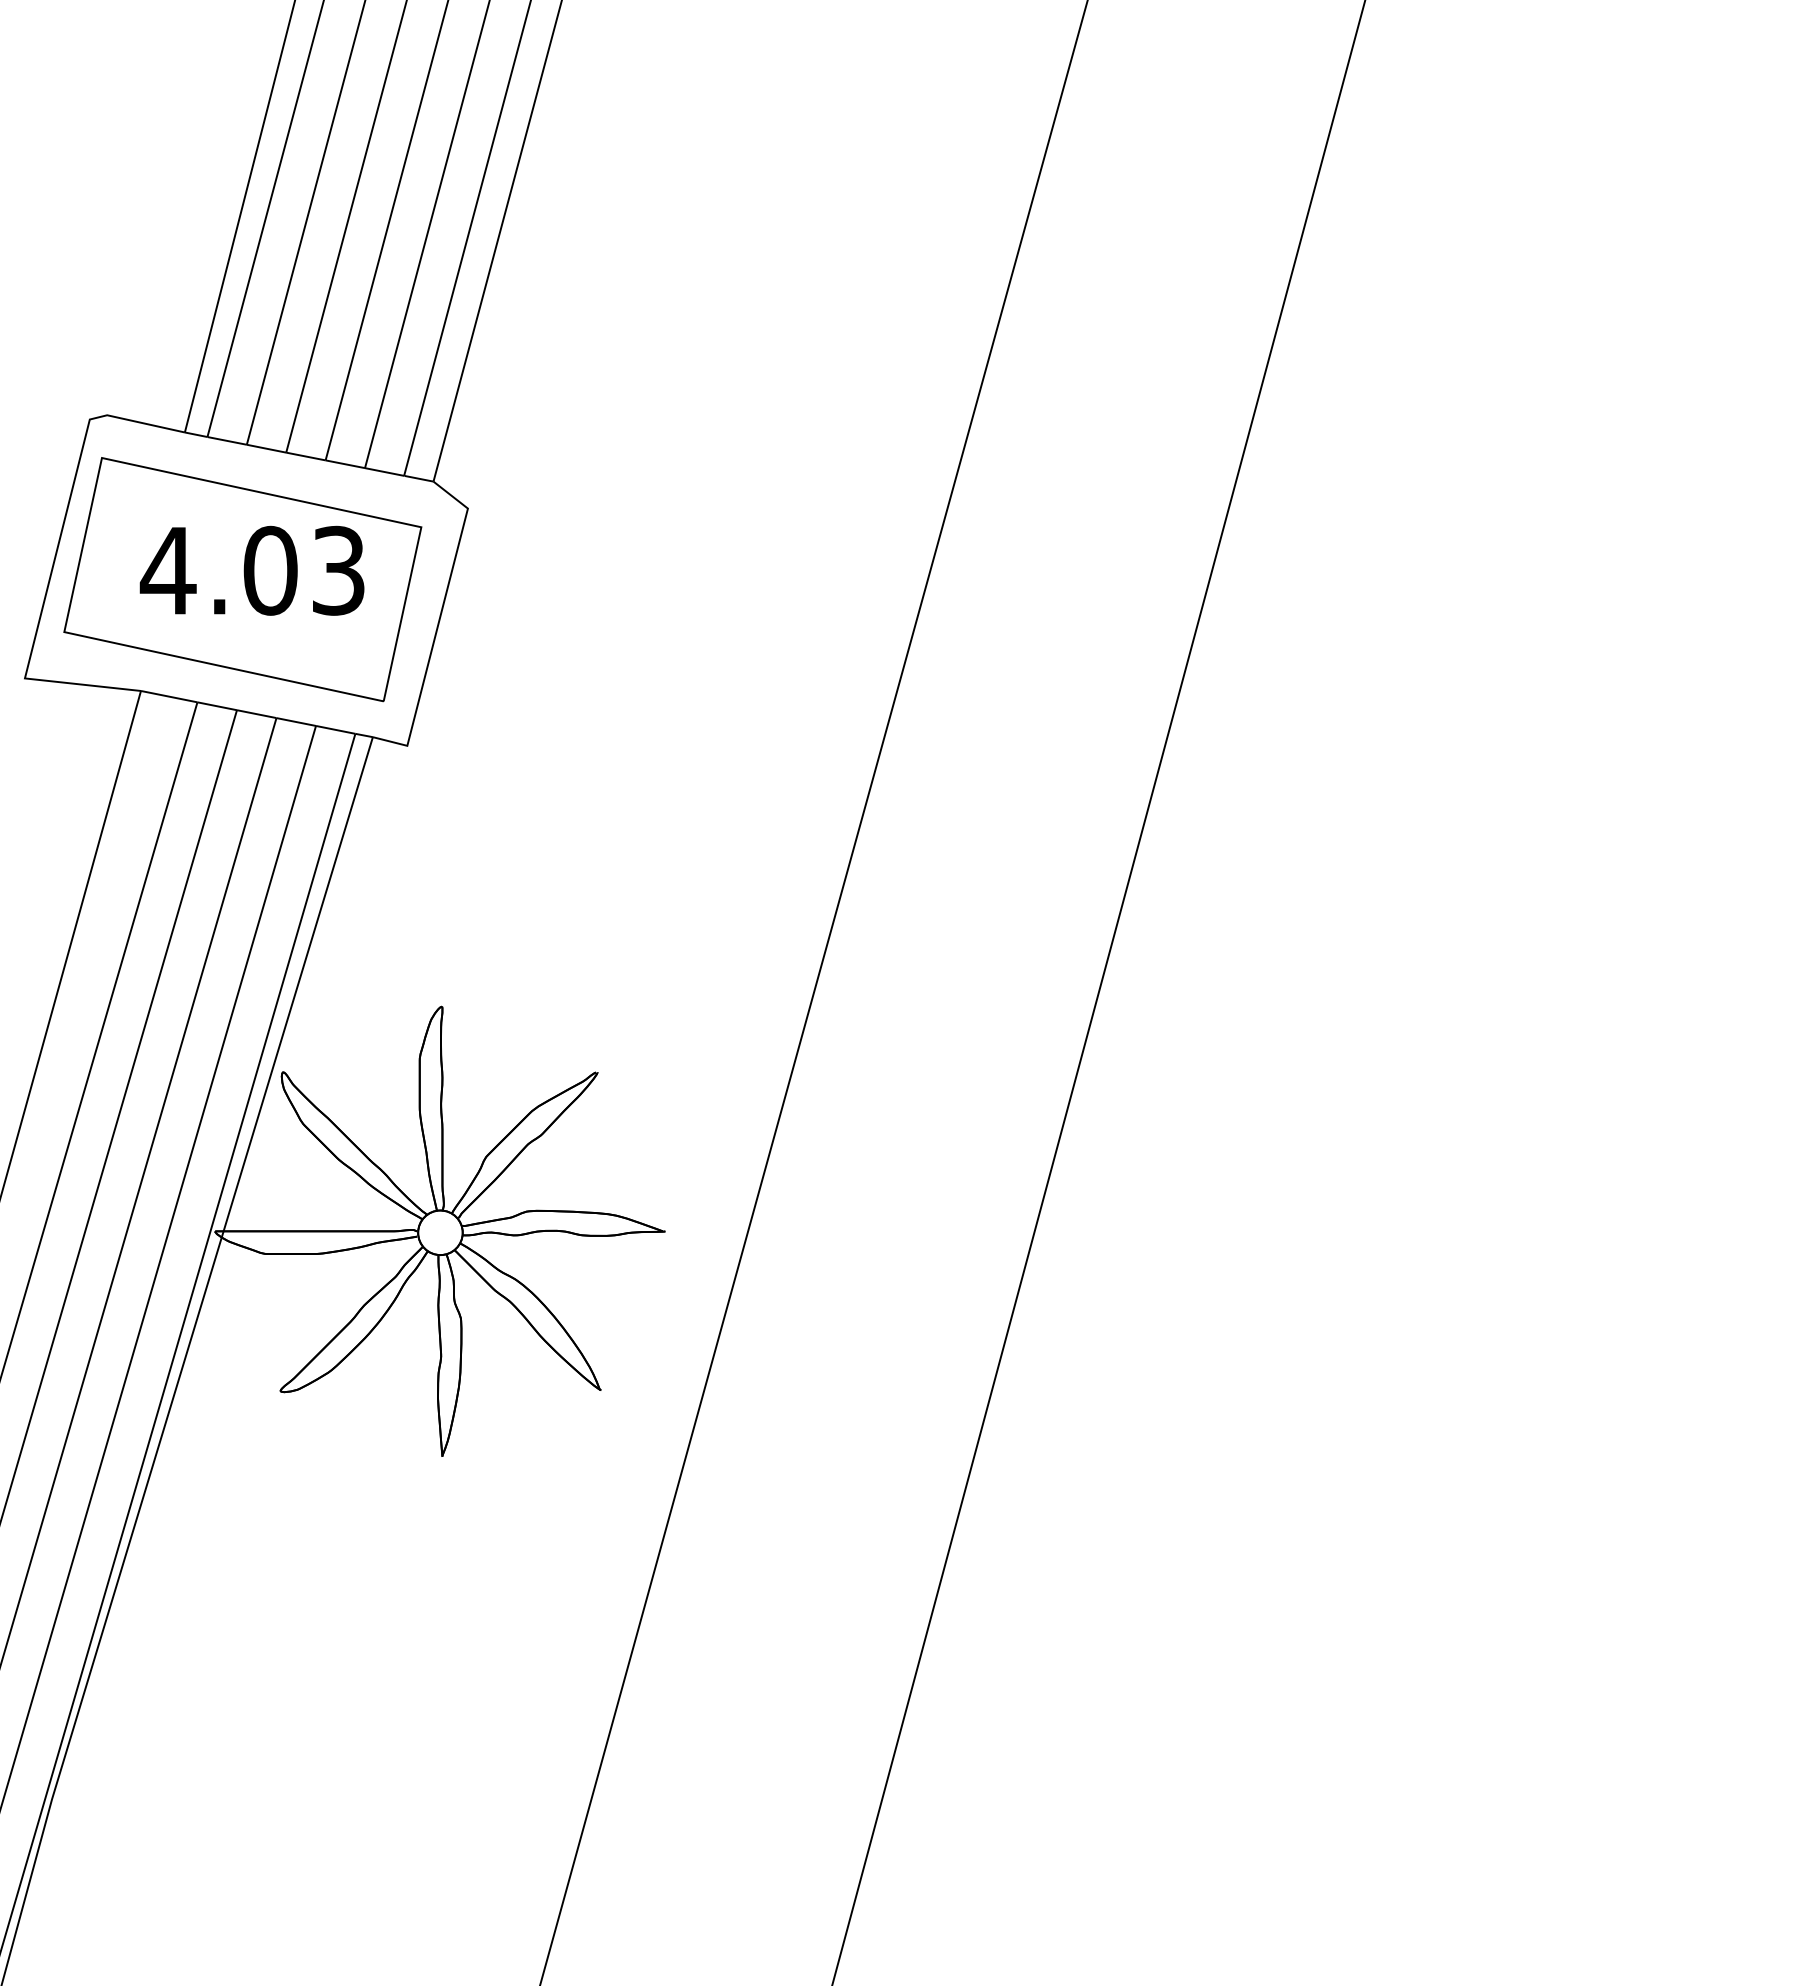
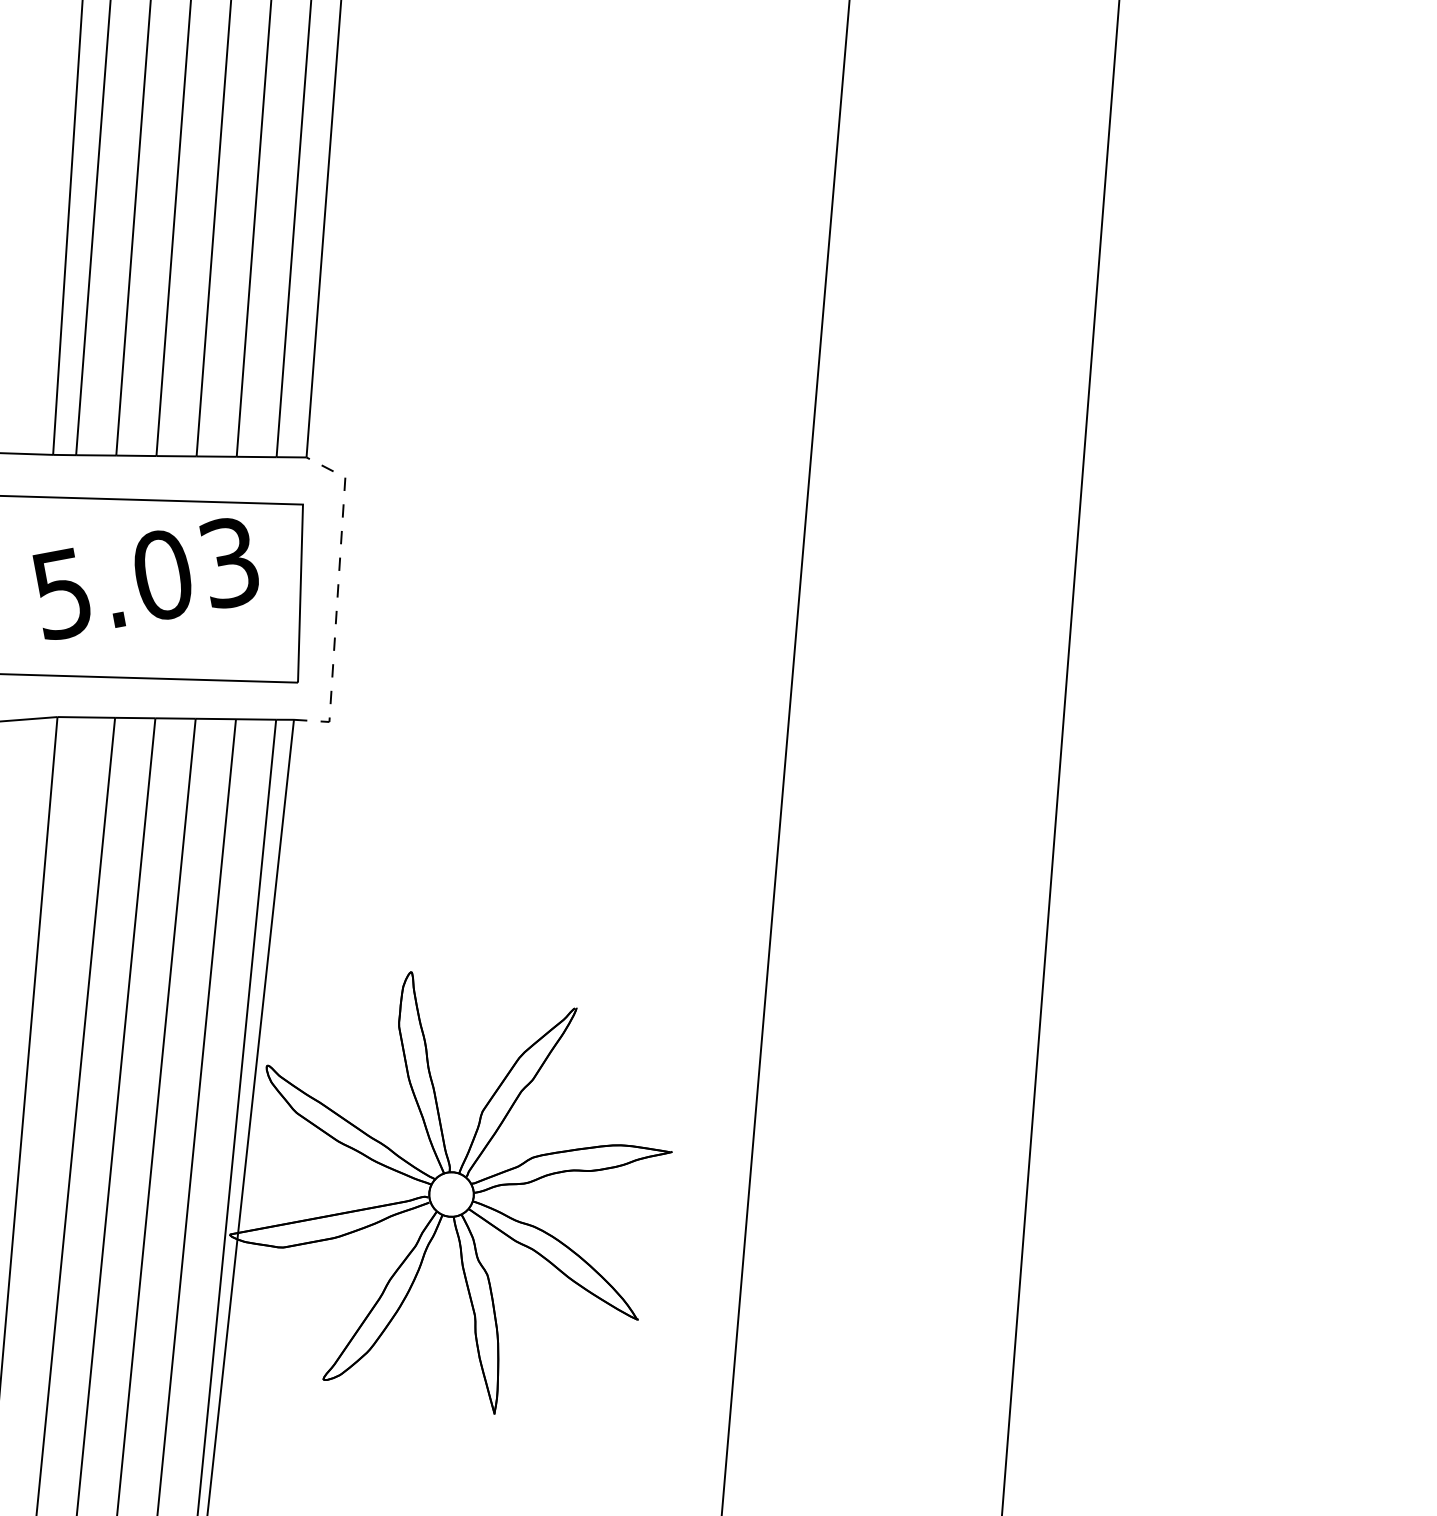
text: (167, 571) -> (61, 594), 4.03 -> 5.03
line: (438, 622) -> (337, 595), solid -> dashed

